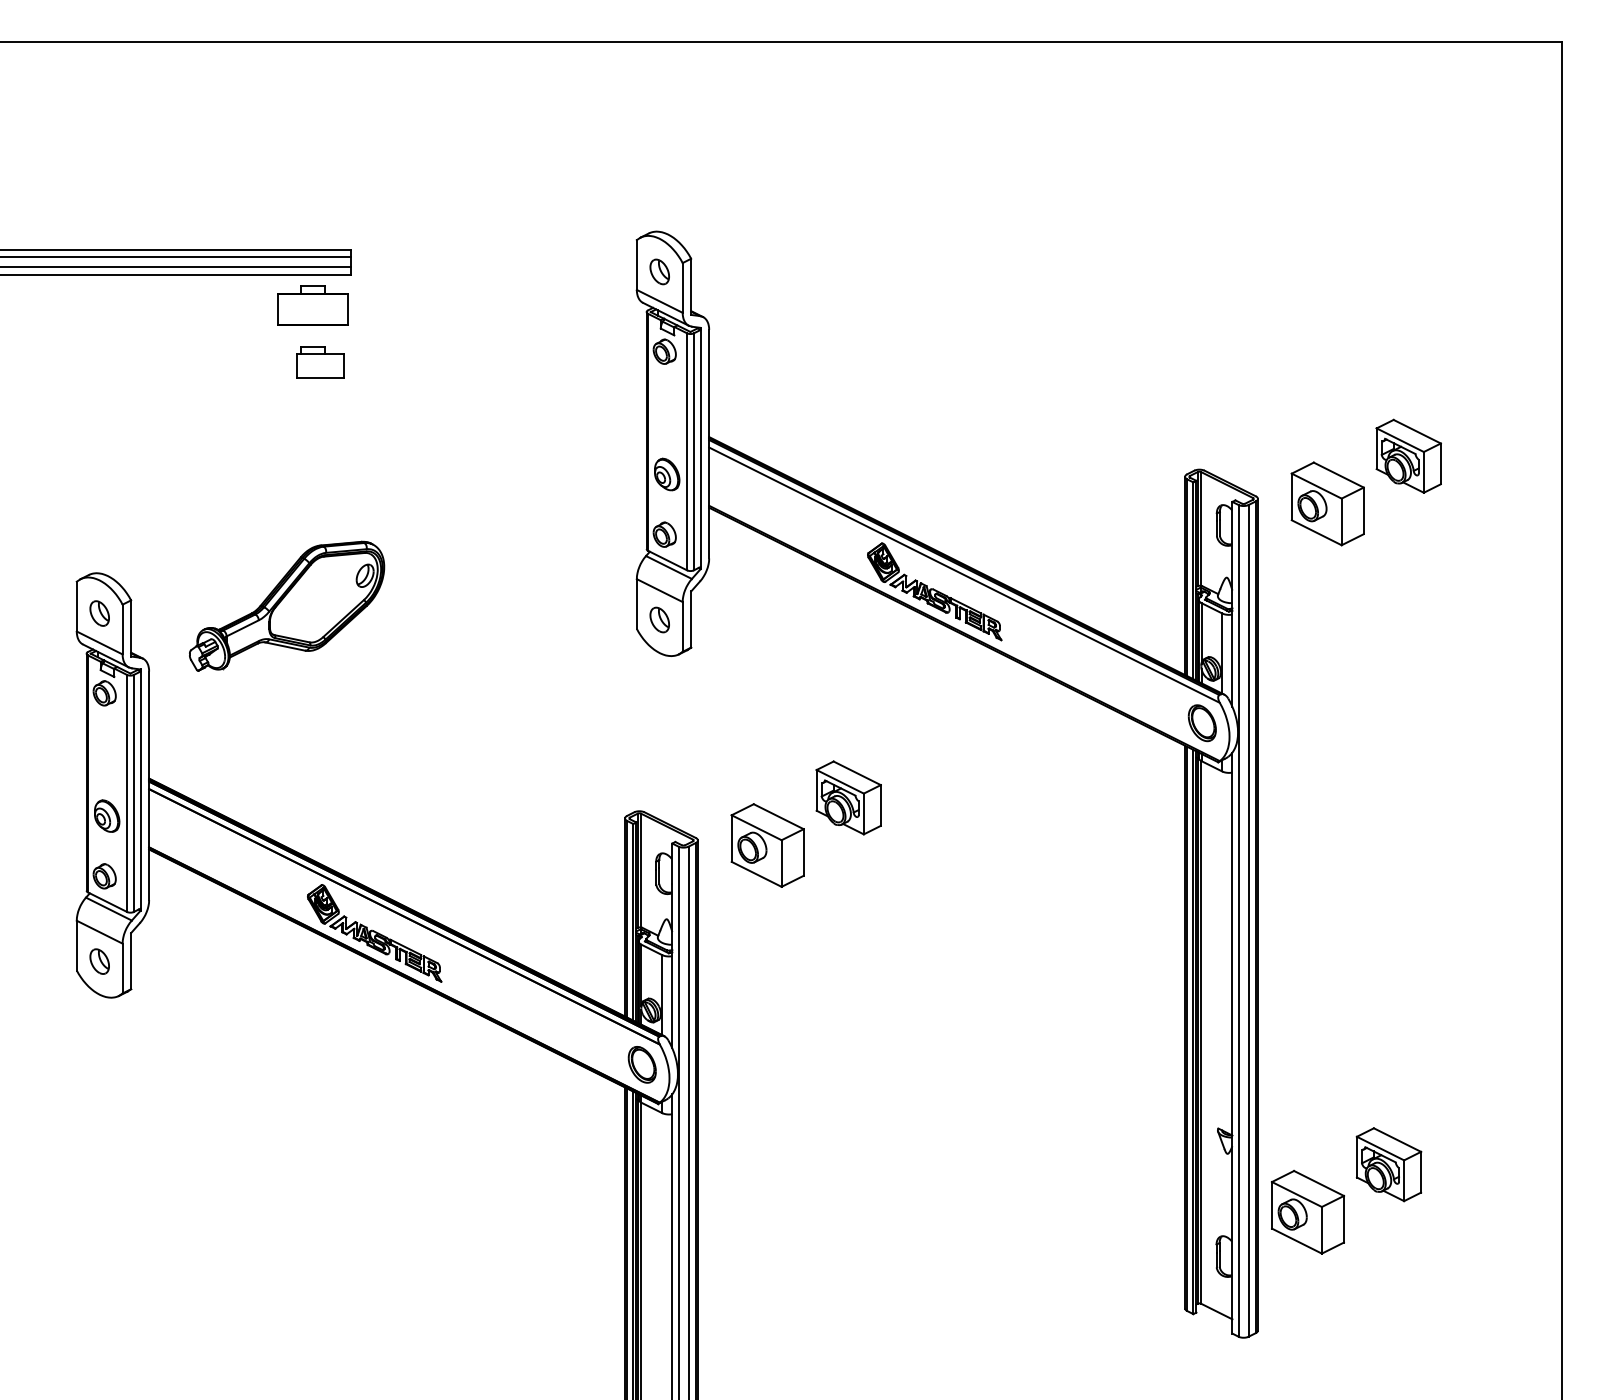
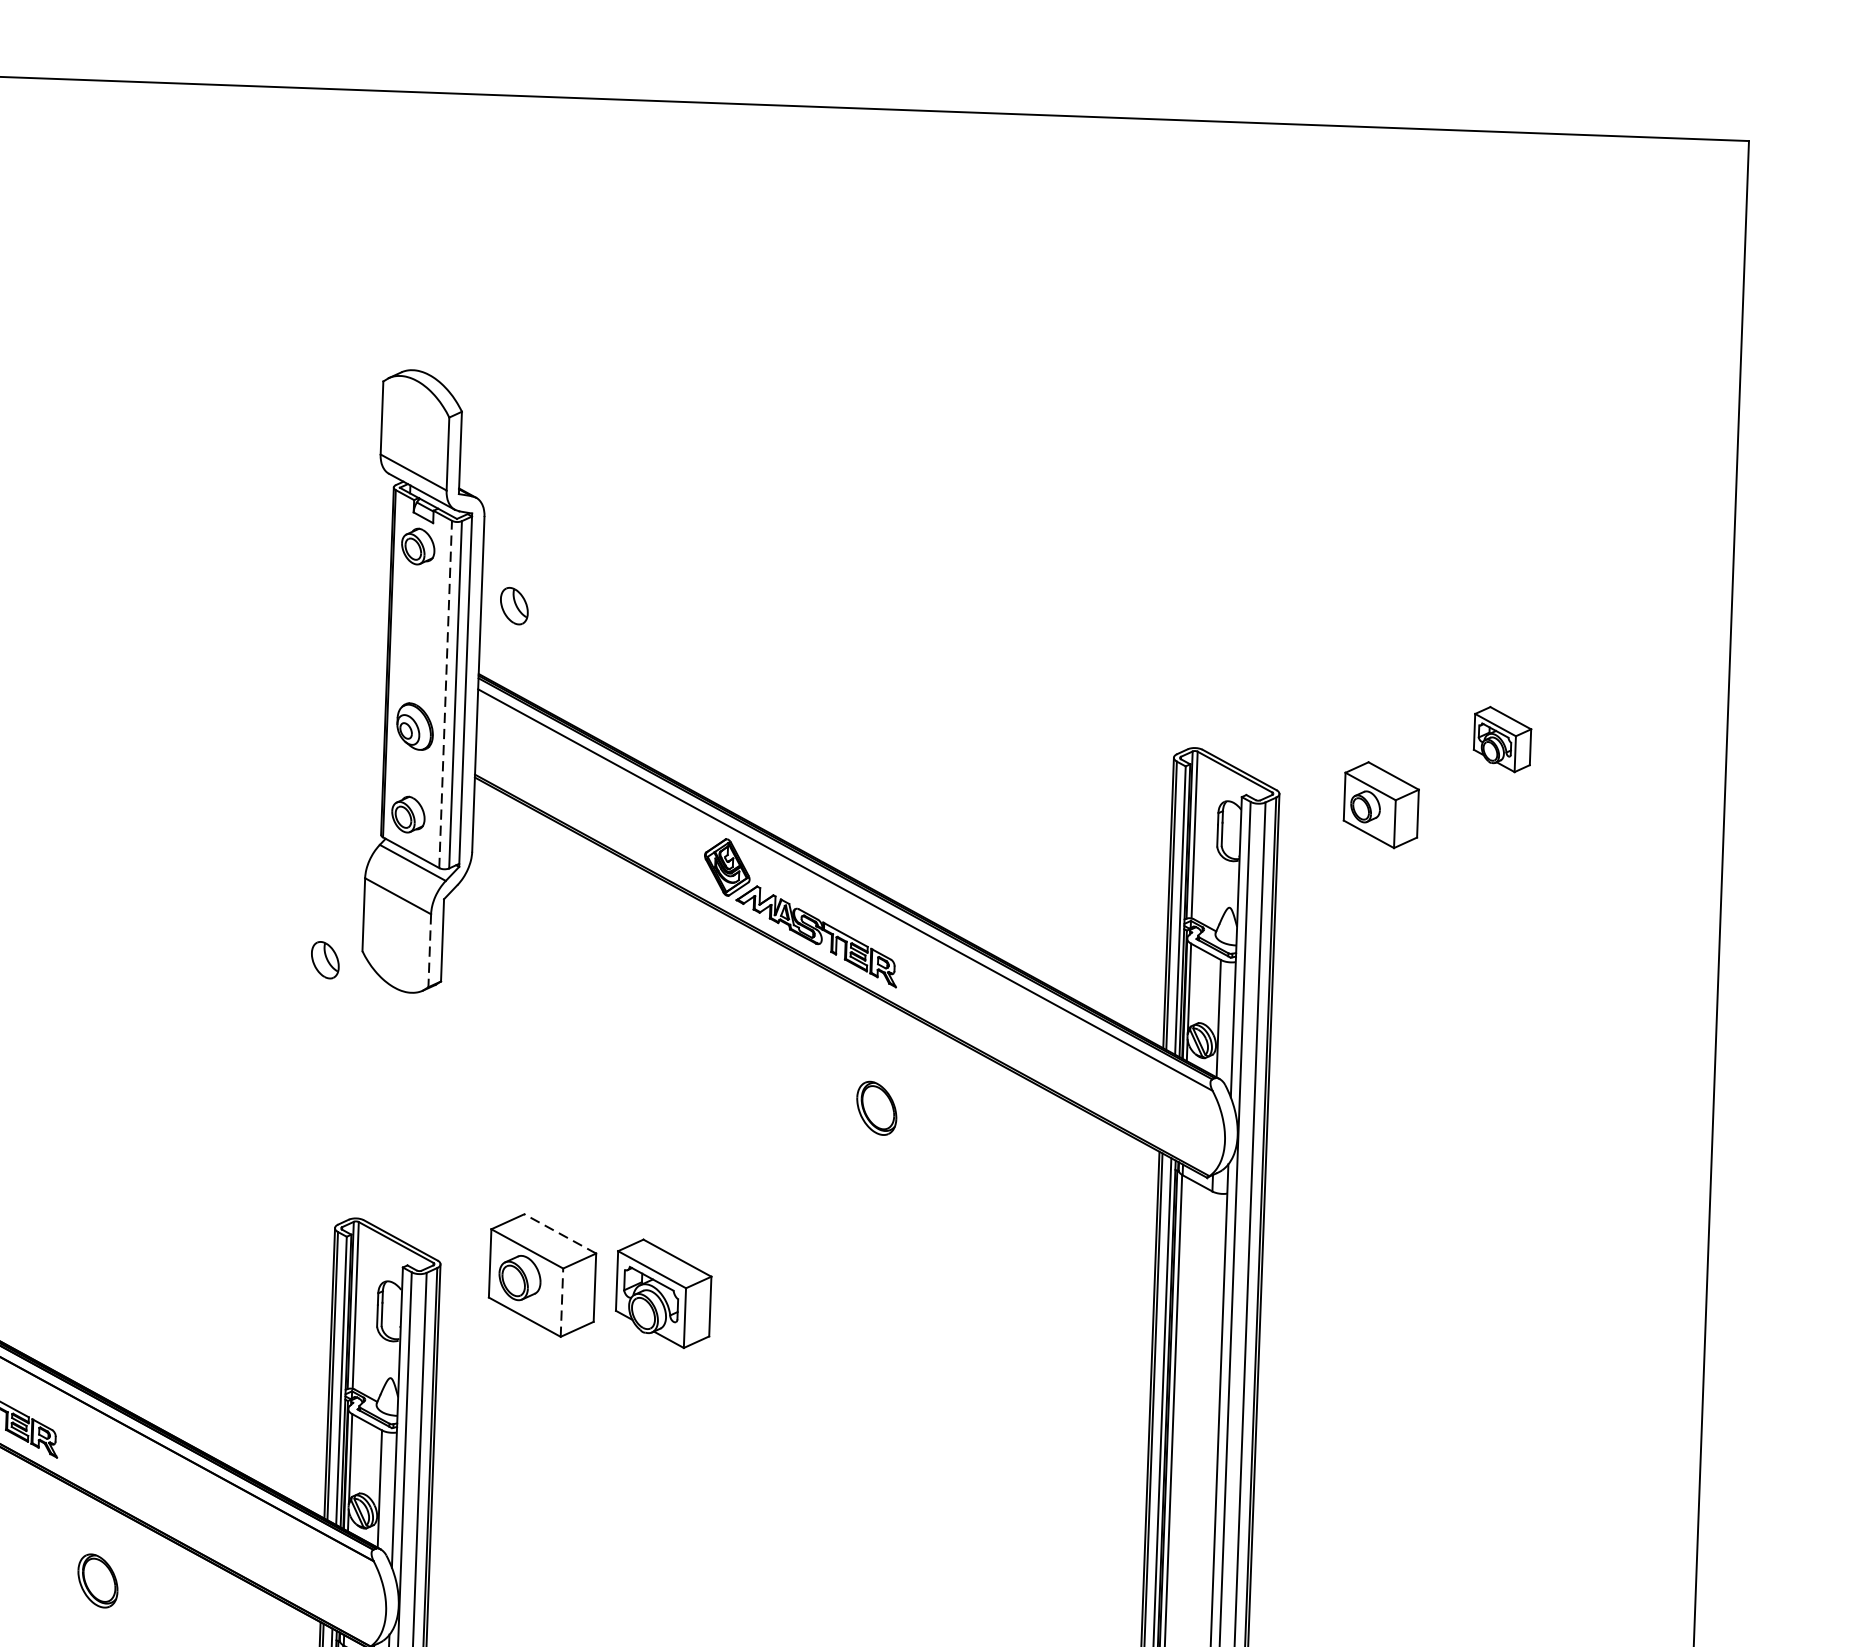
part: (659, 271) -> (513, 605), moved
line: (687, 451) -> (446, 693), solid -> dashed
part: (1408, 455) -> (1502, 738), size x0.6
part: (1327, 503) -> (1381, 804), size x0.7
part: (659, 619) -> (324, 959), moved
line: (682, 626) -> (429, 950), solid -> dashed
part: (1201, 723) -> (875, 1108), moved
part: (848, 797) -> (663, 1293), moved
line: (778, 816) -> (559, 1233), solid -> dashed
line: (781, 863) -> (561, 1302), solid -> dashed
part: (641, 1064) -> (96, 1580), moved

